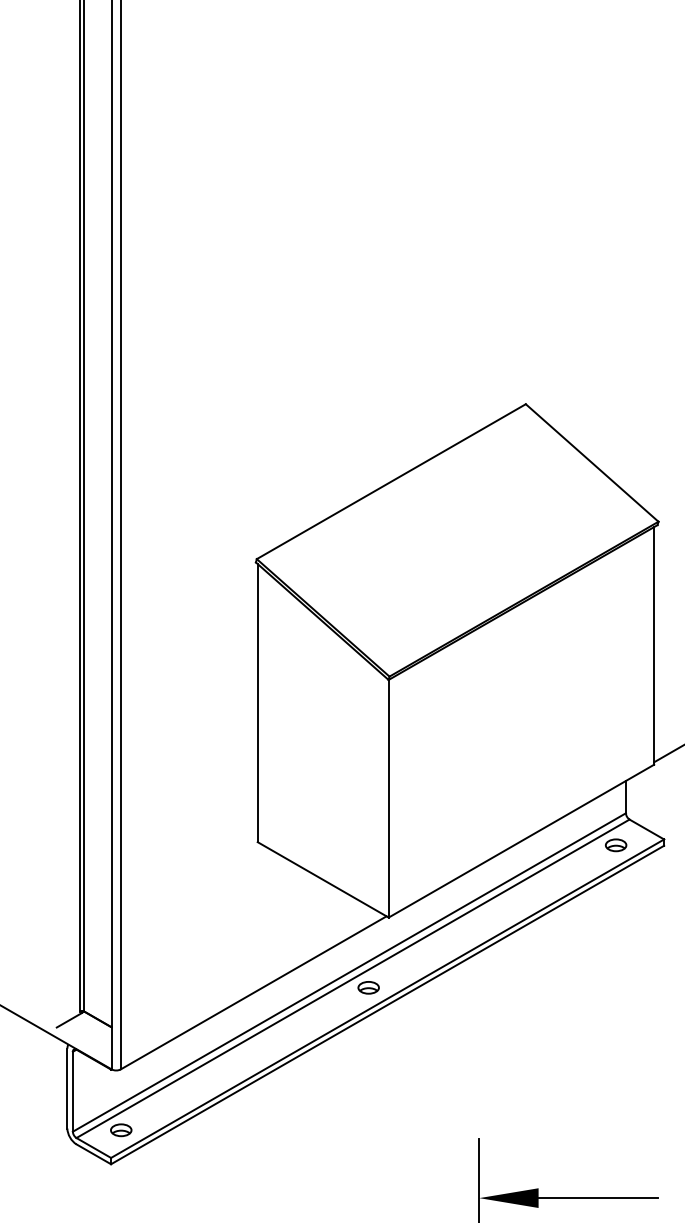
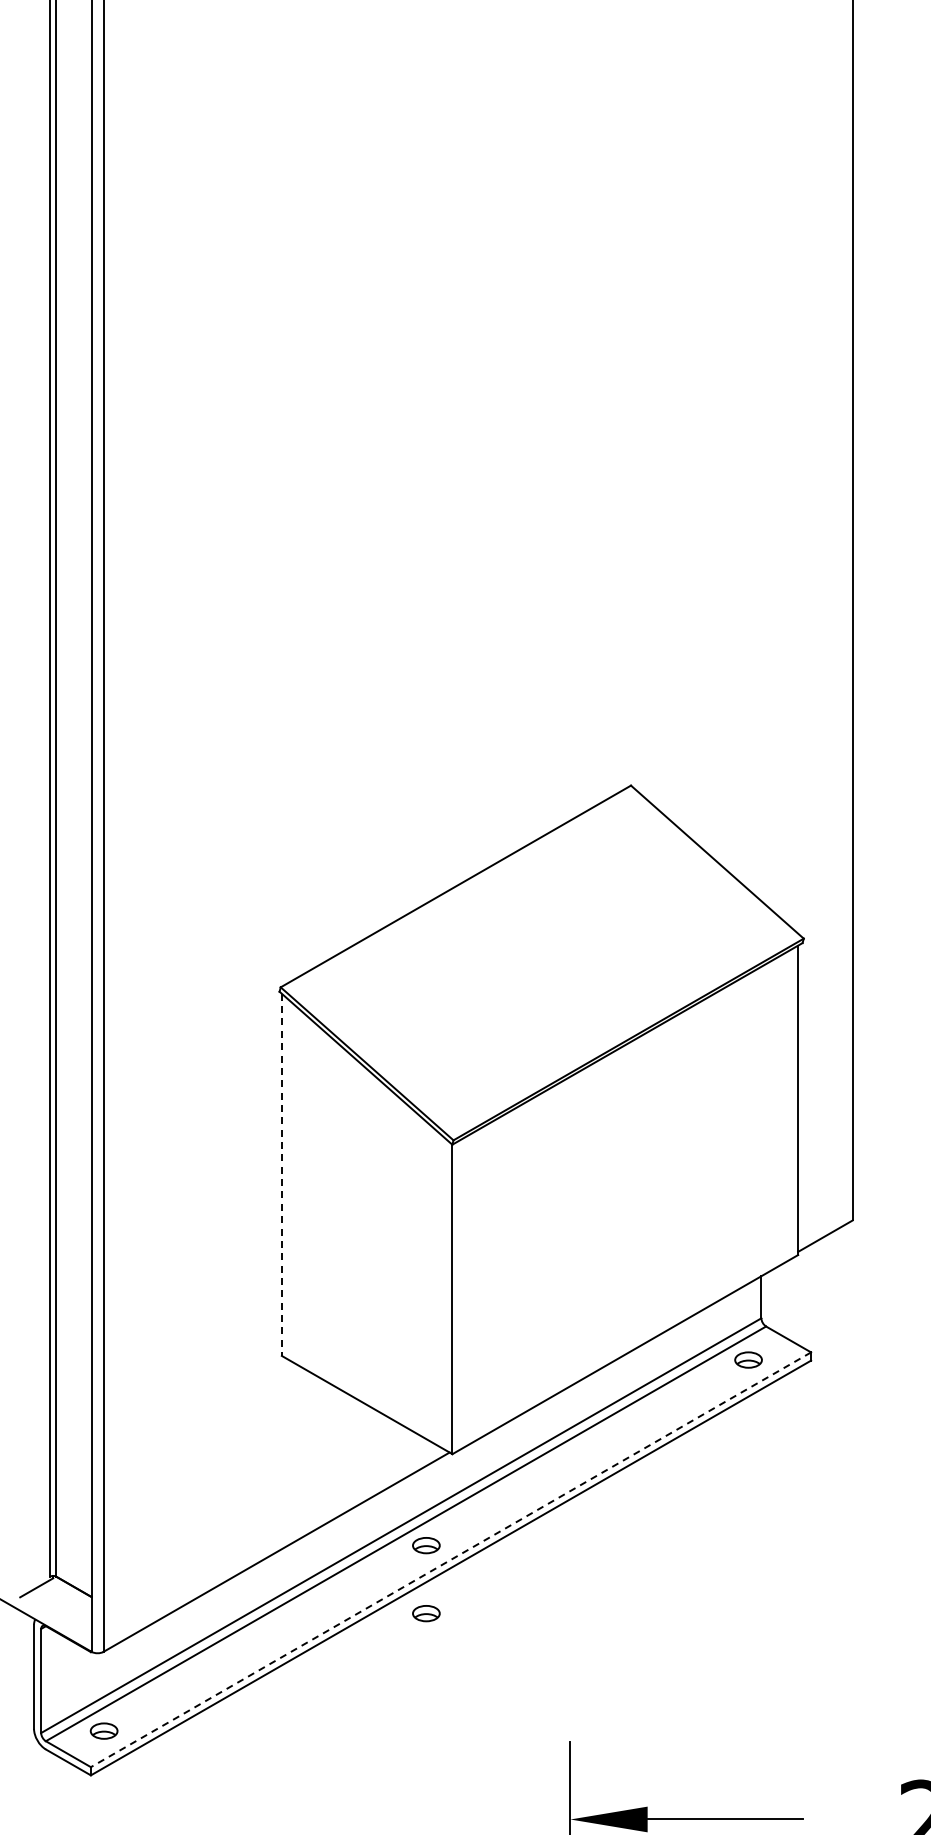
line: (257, 703) -> (281, 1175), solid -> dashed
line: (387, 998) -> (451, 1559), solid -> dashed
part: (368, 1039) -> (426, 1613), added

